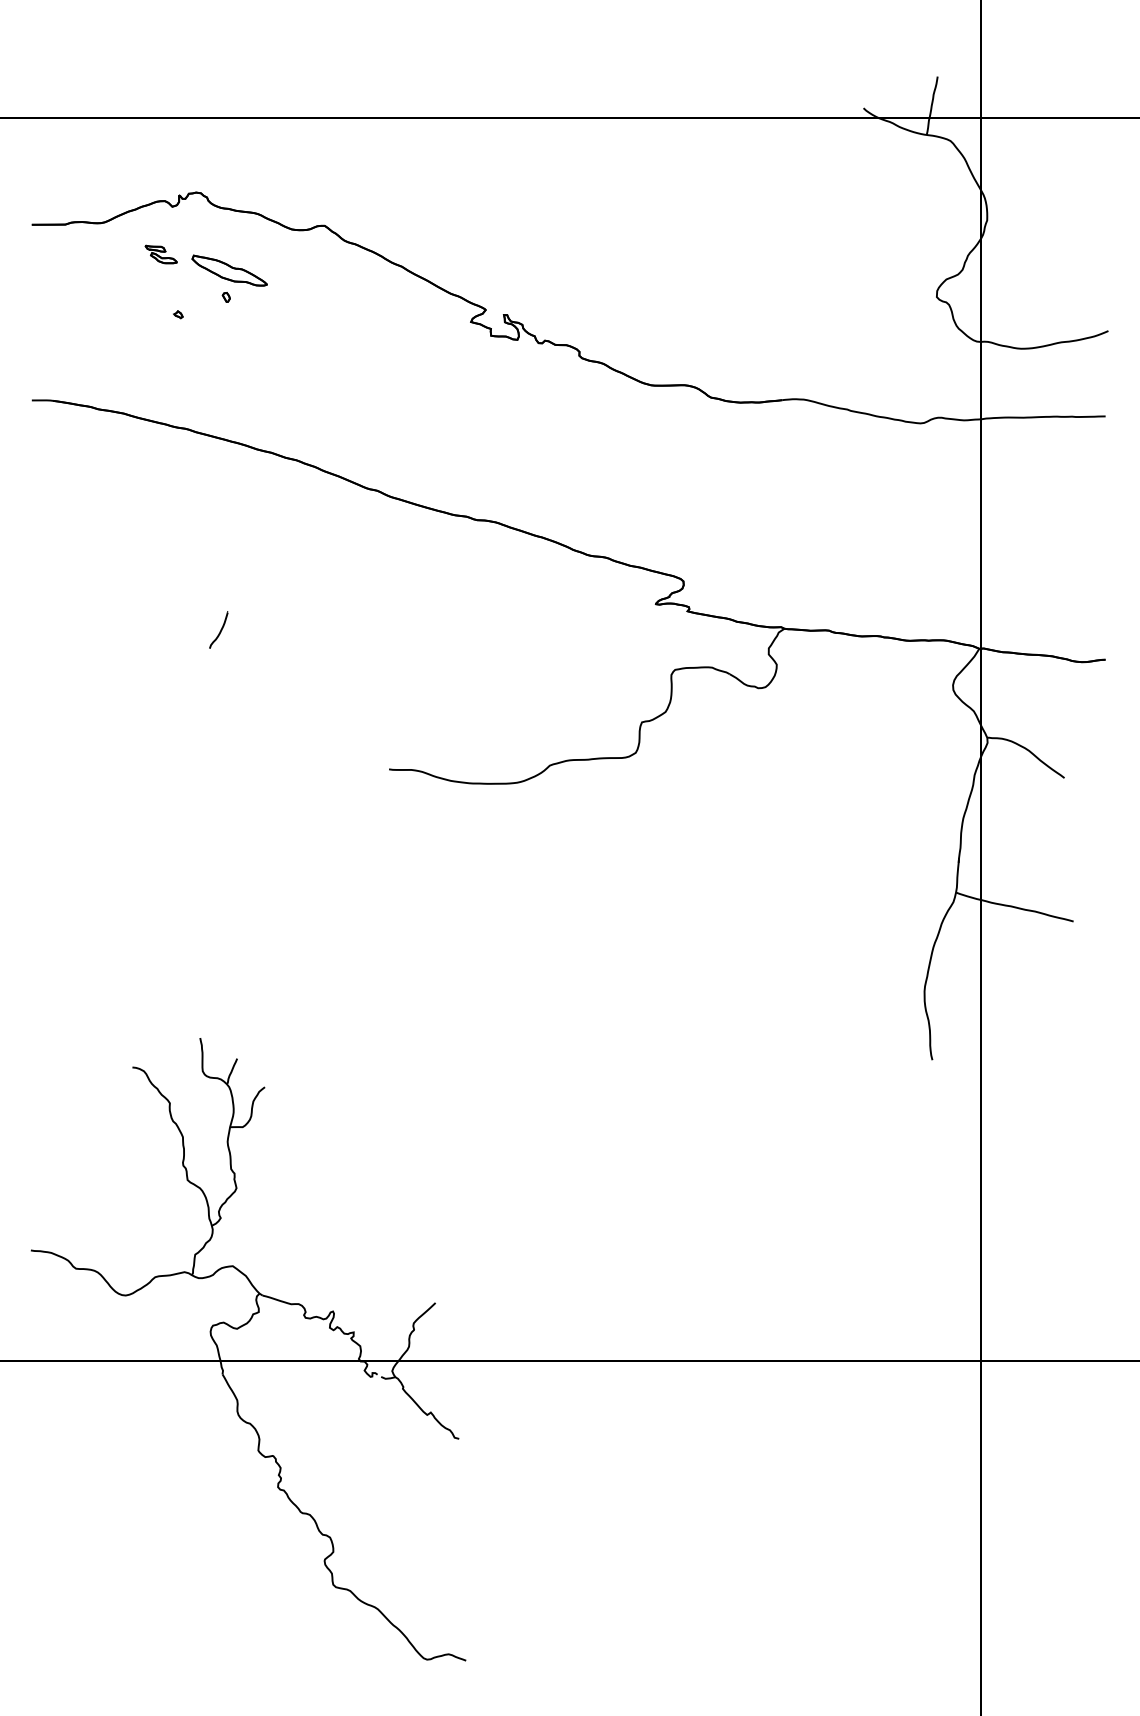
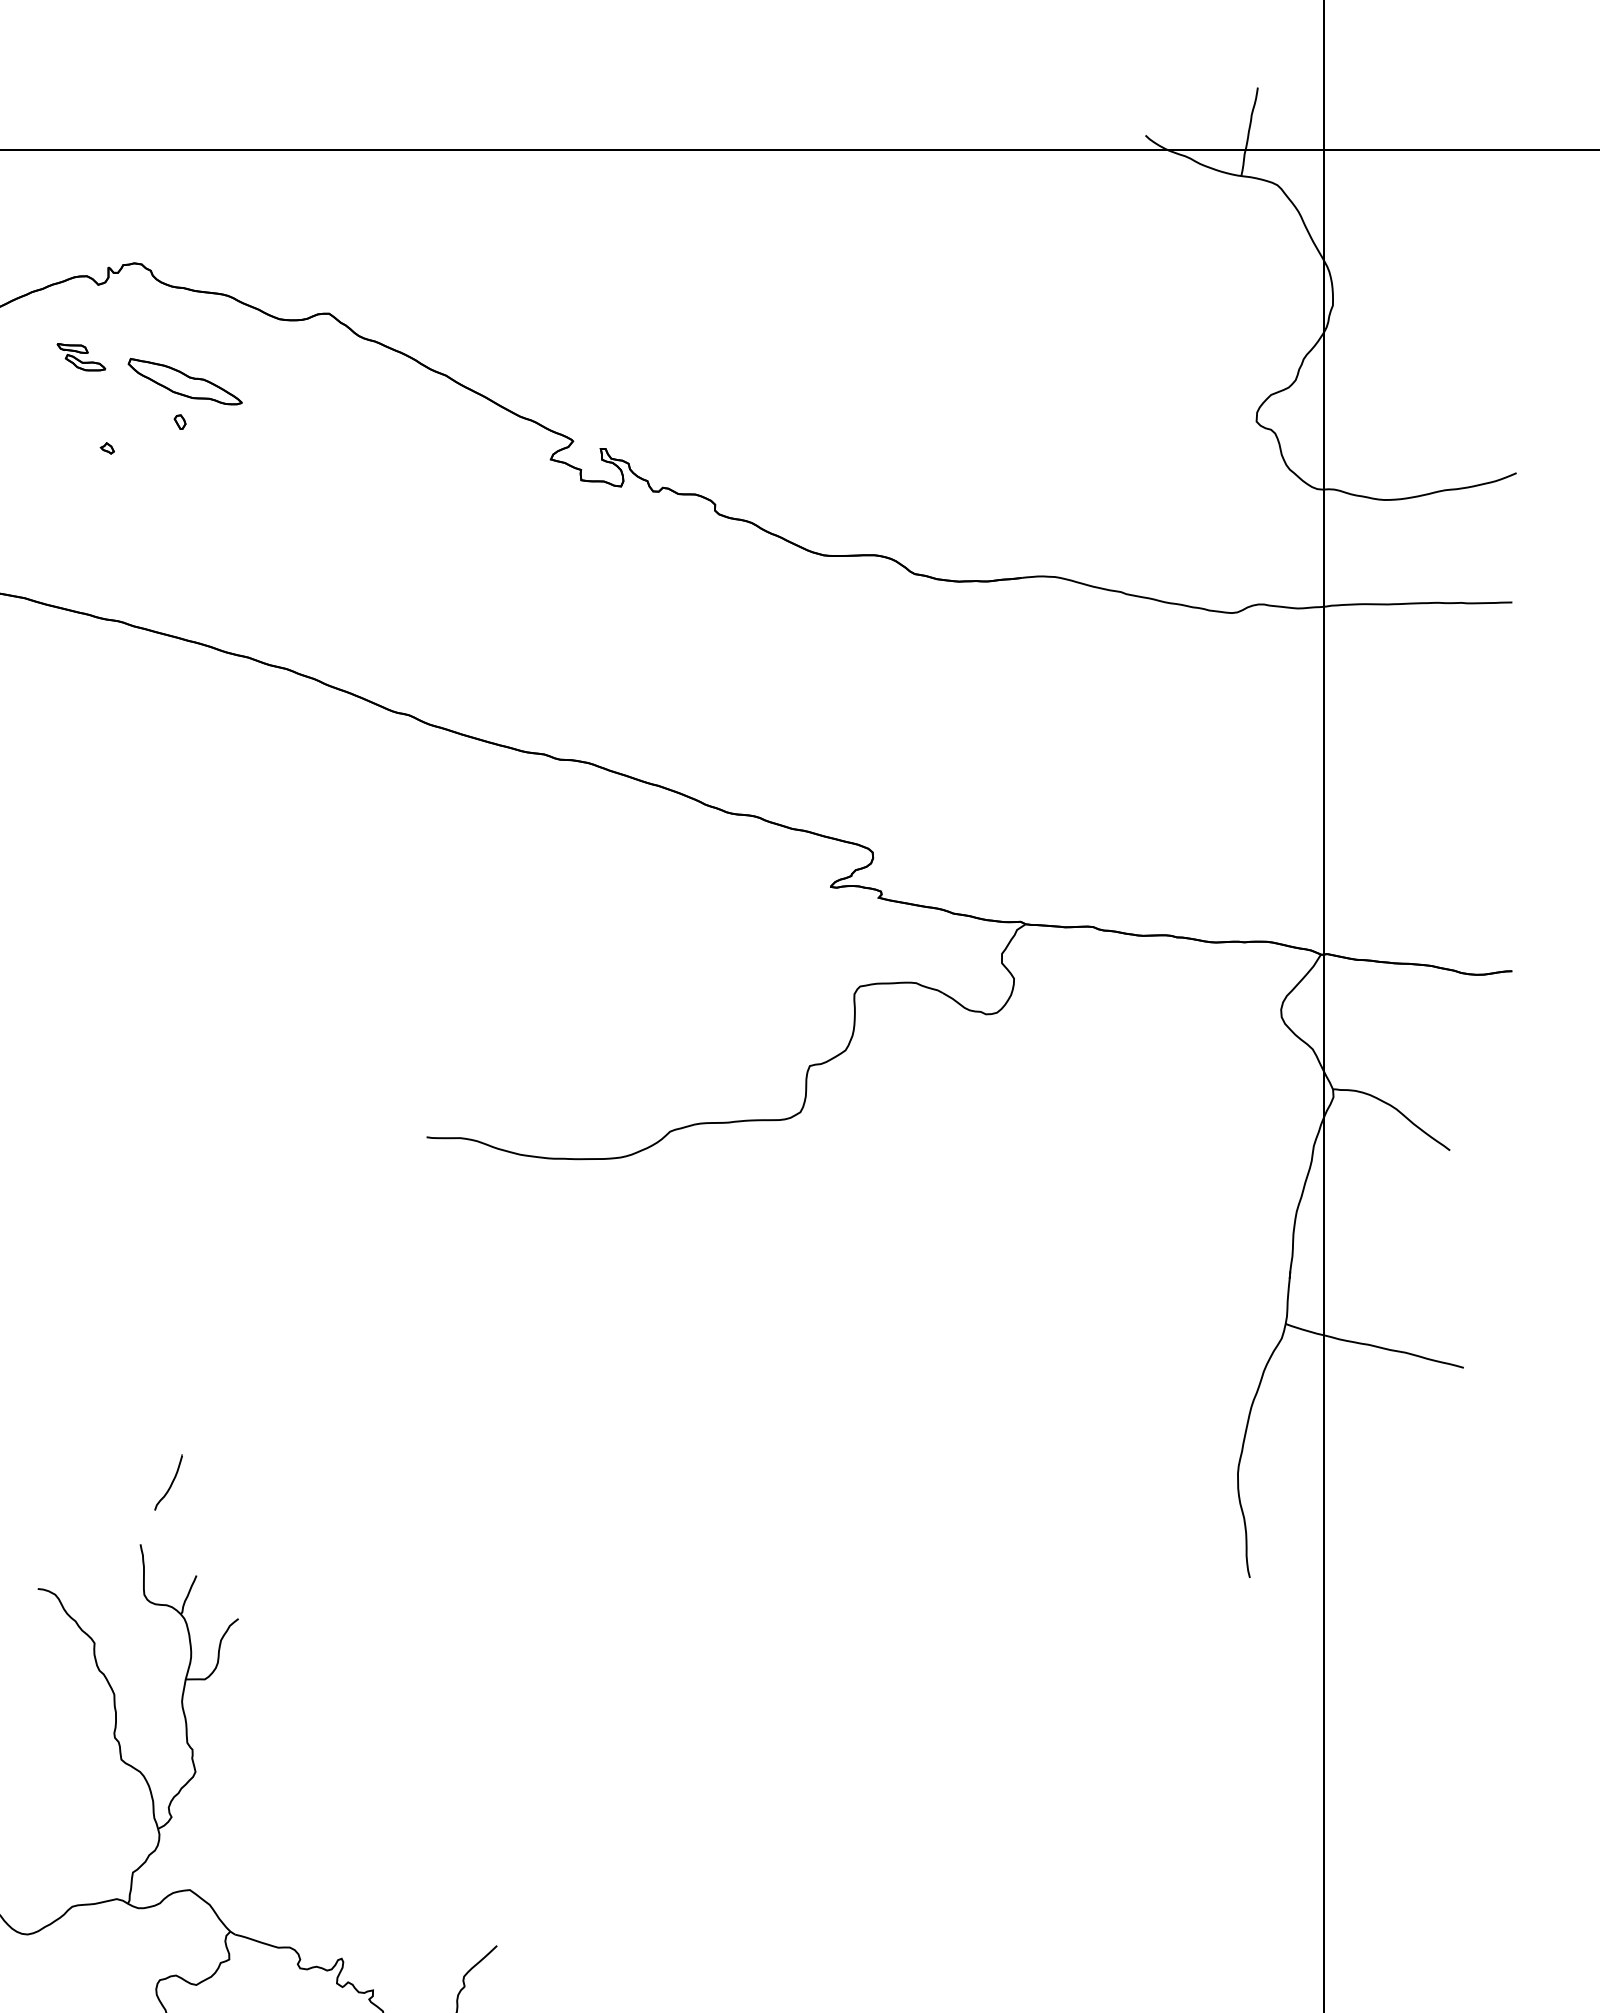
curve: (220, 629) -> (171, 1481), moved

